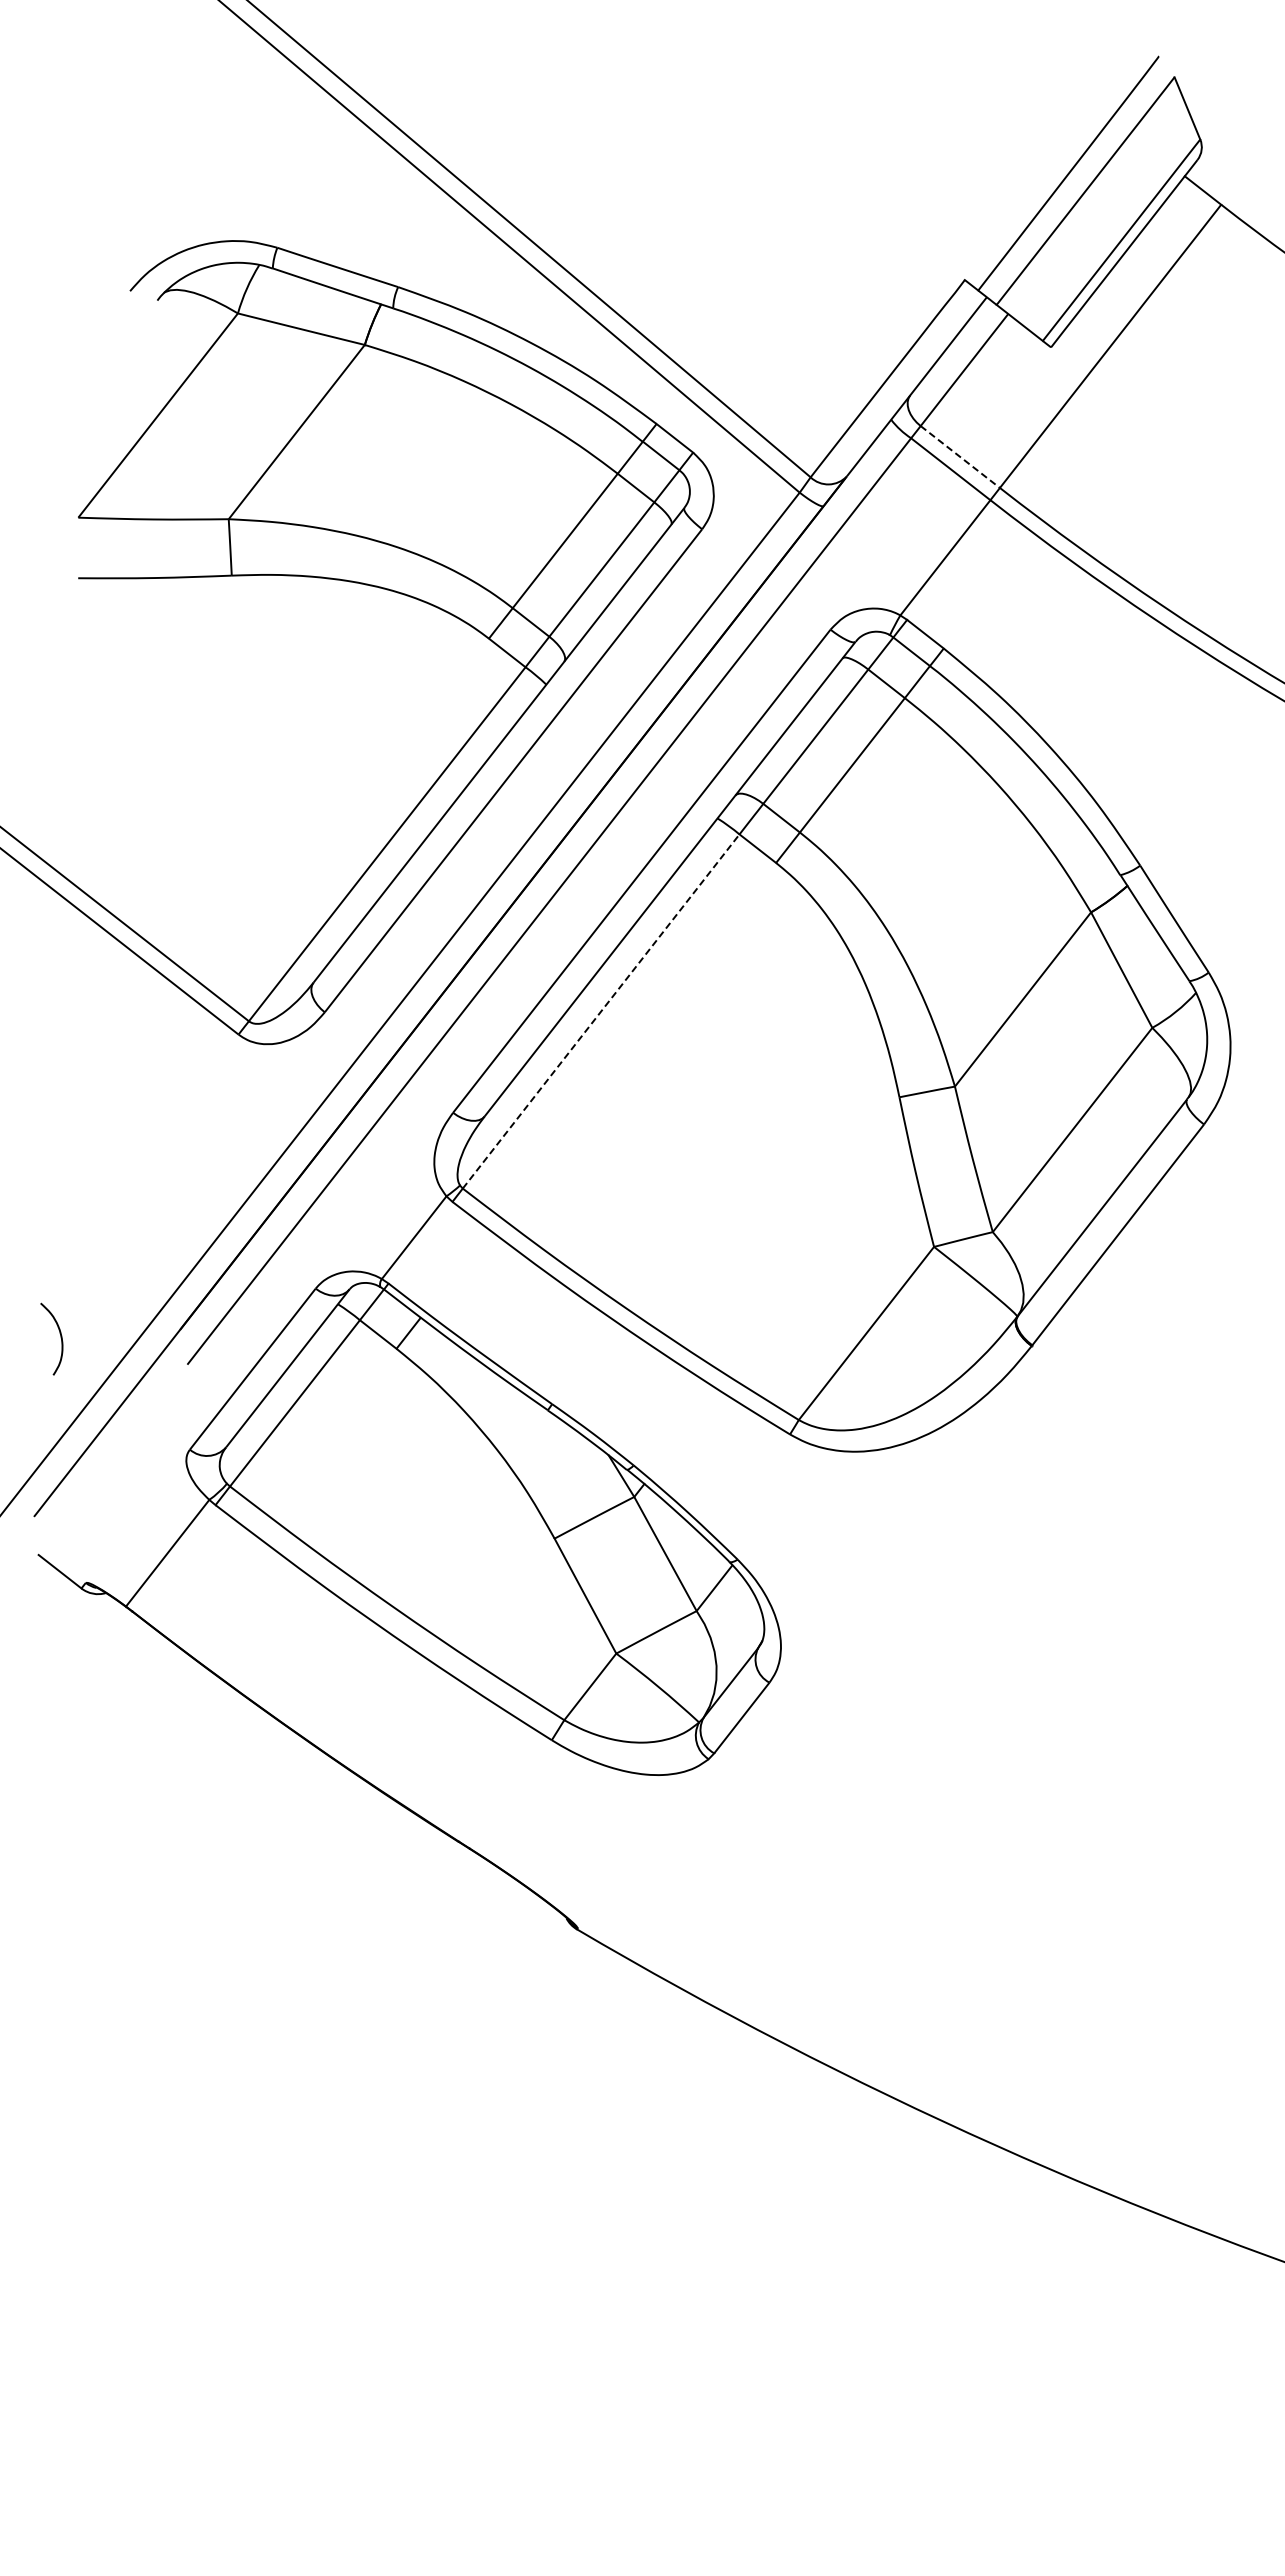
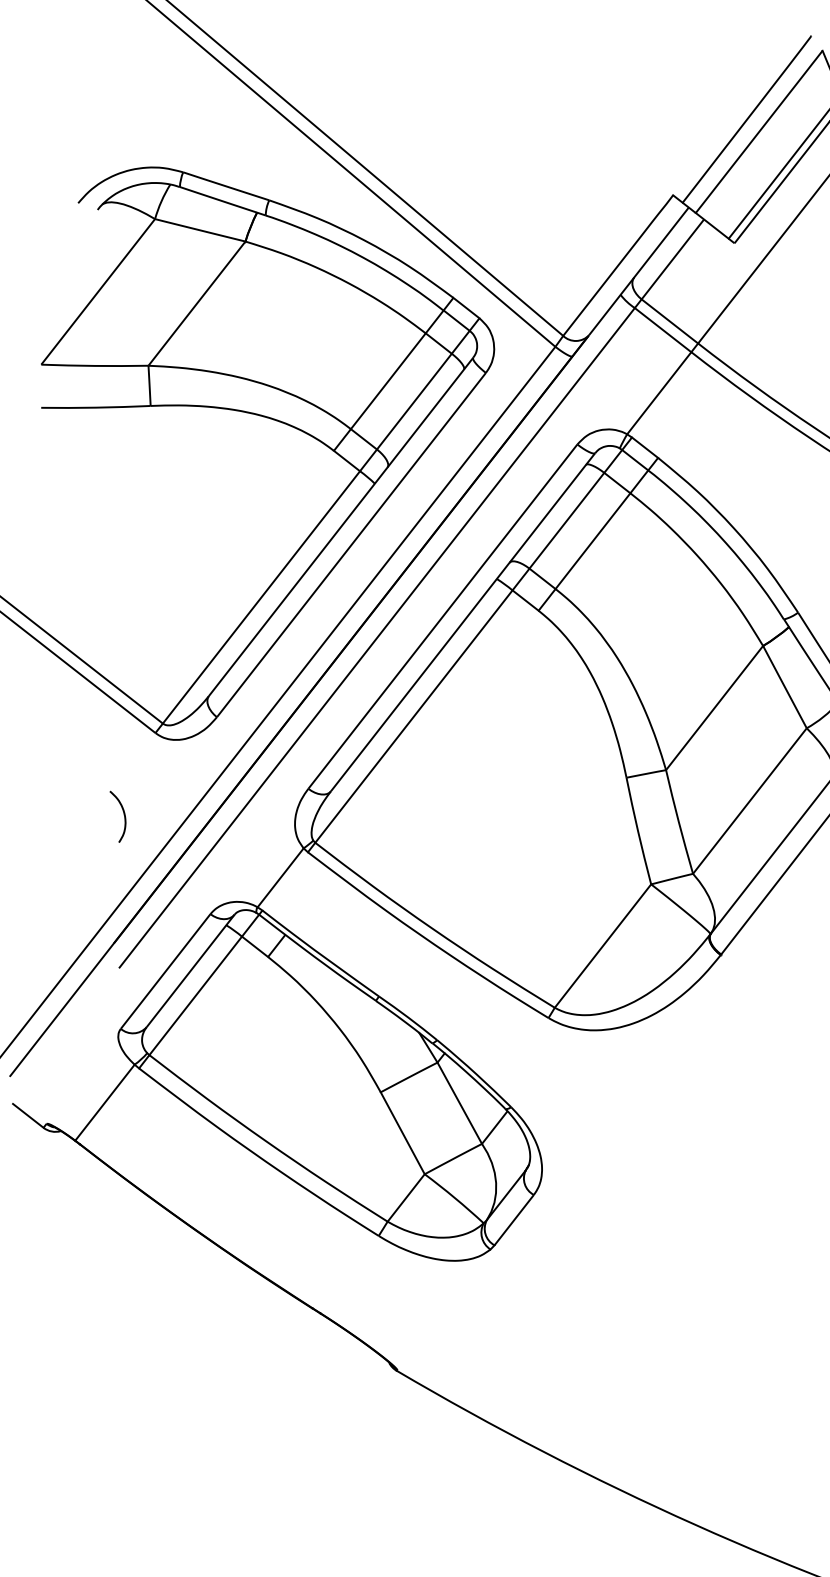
line: (960, 457) -> (670, 321), dashed -> solid
line: (601, 1011) -> (414, 716), dashed -> solid
curve: (60, 1338) -> (124, 816), moved

